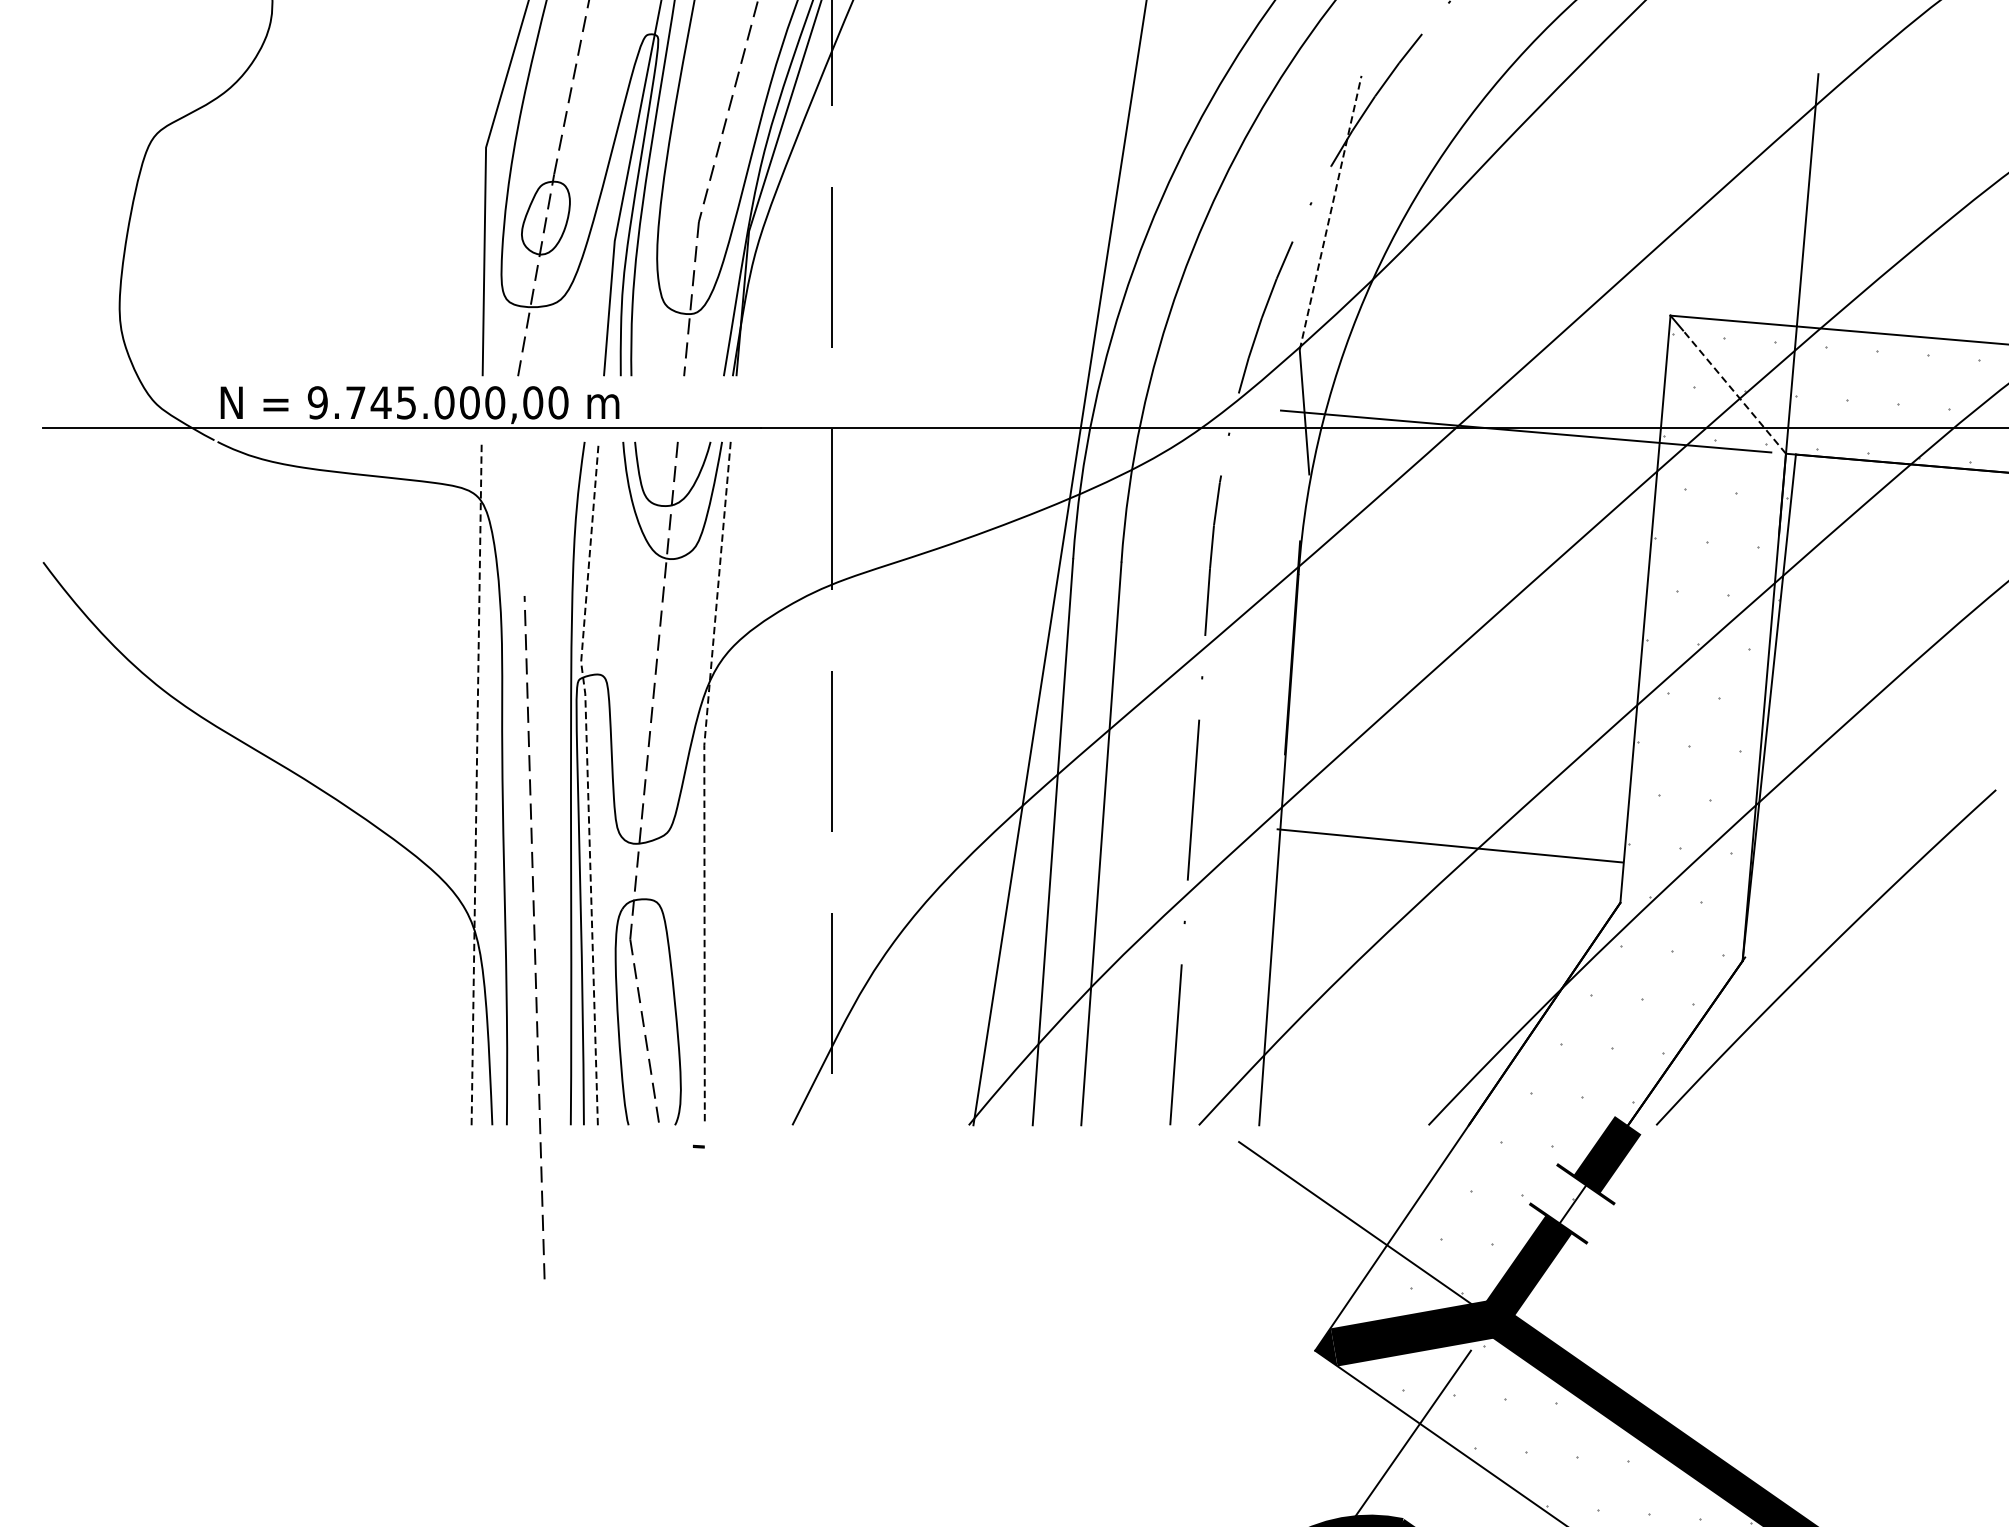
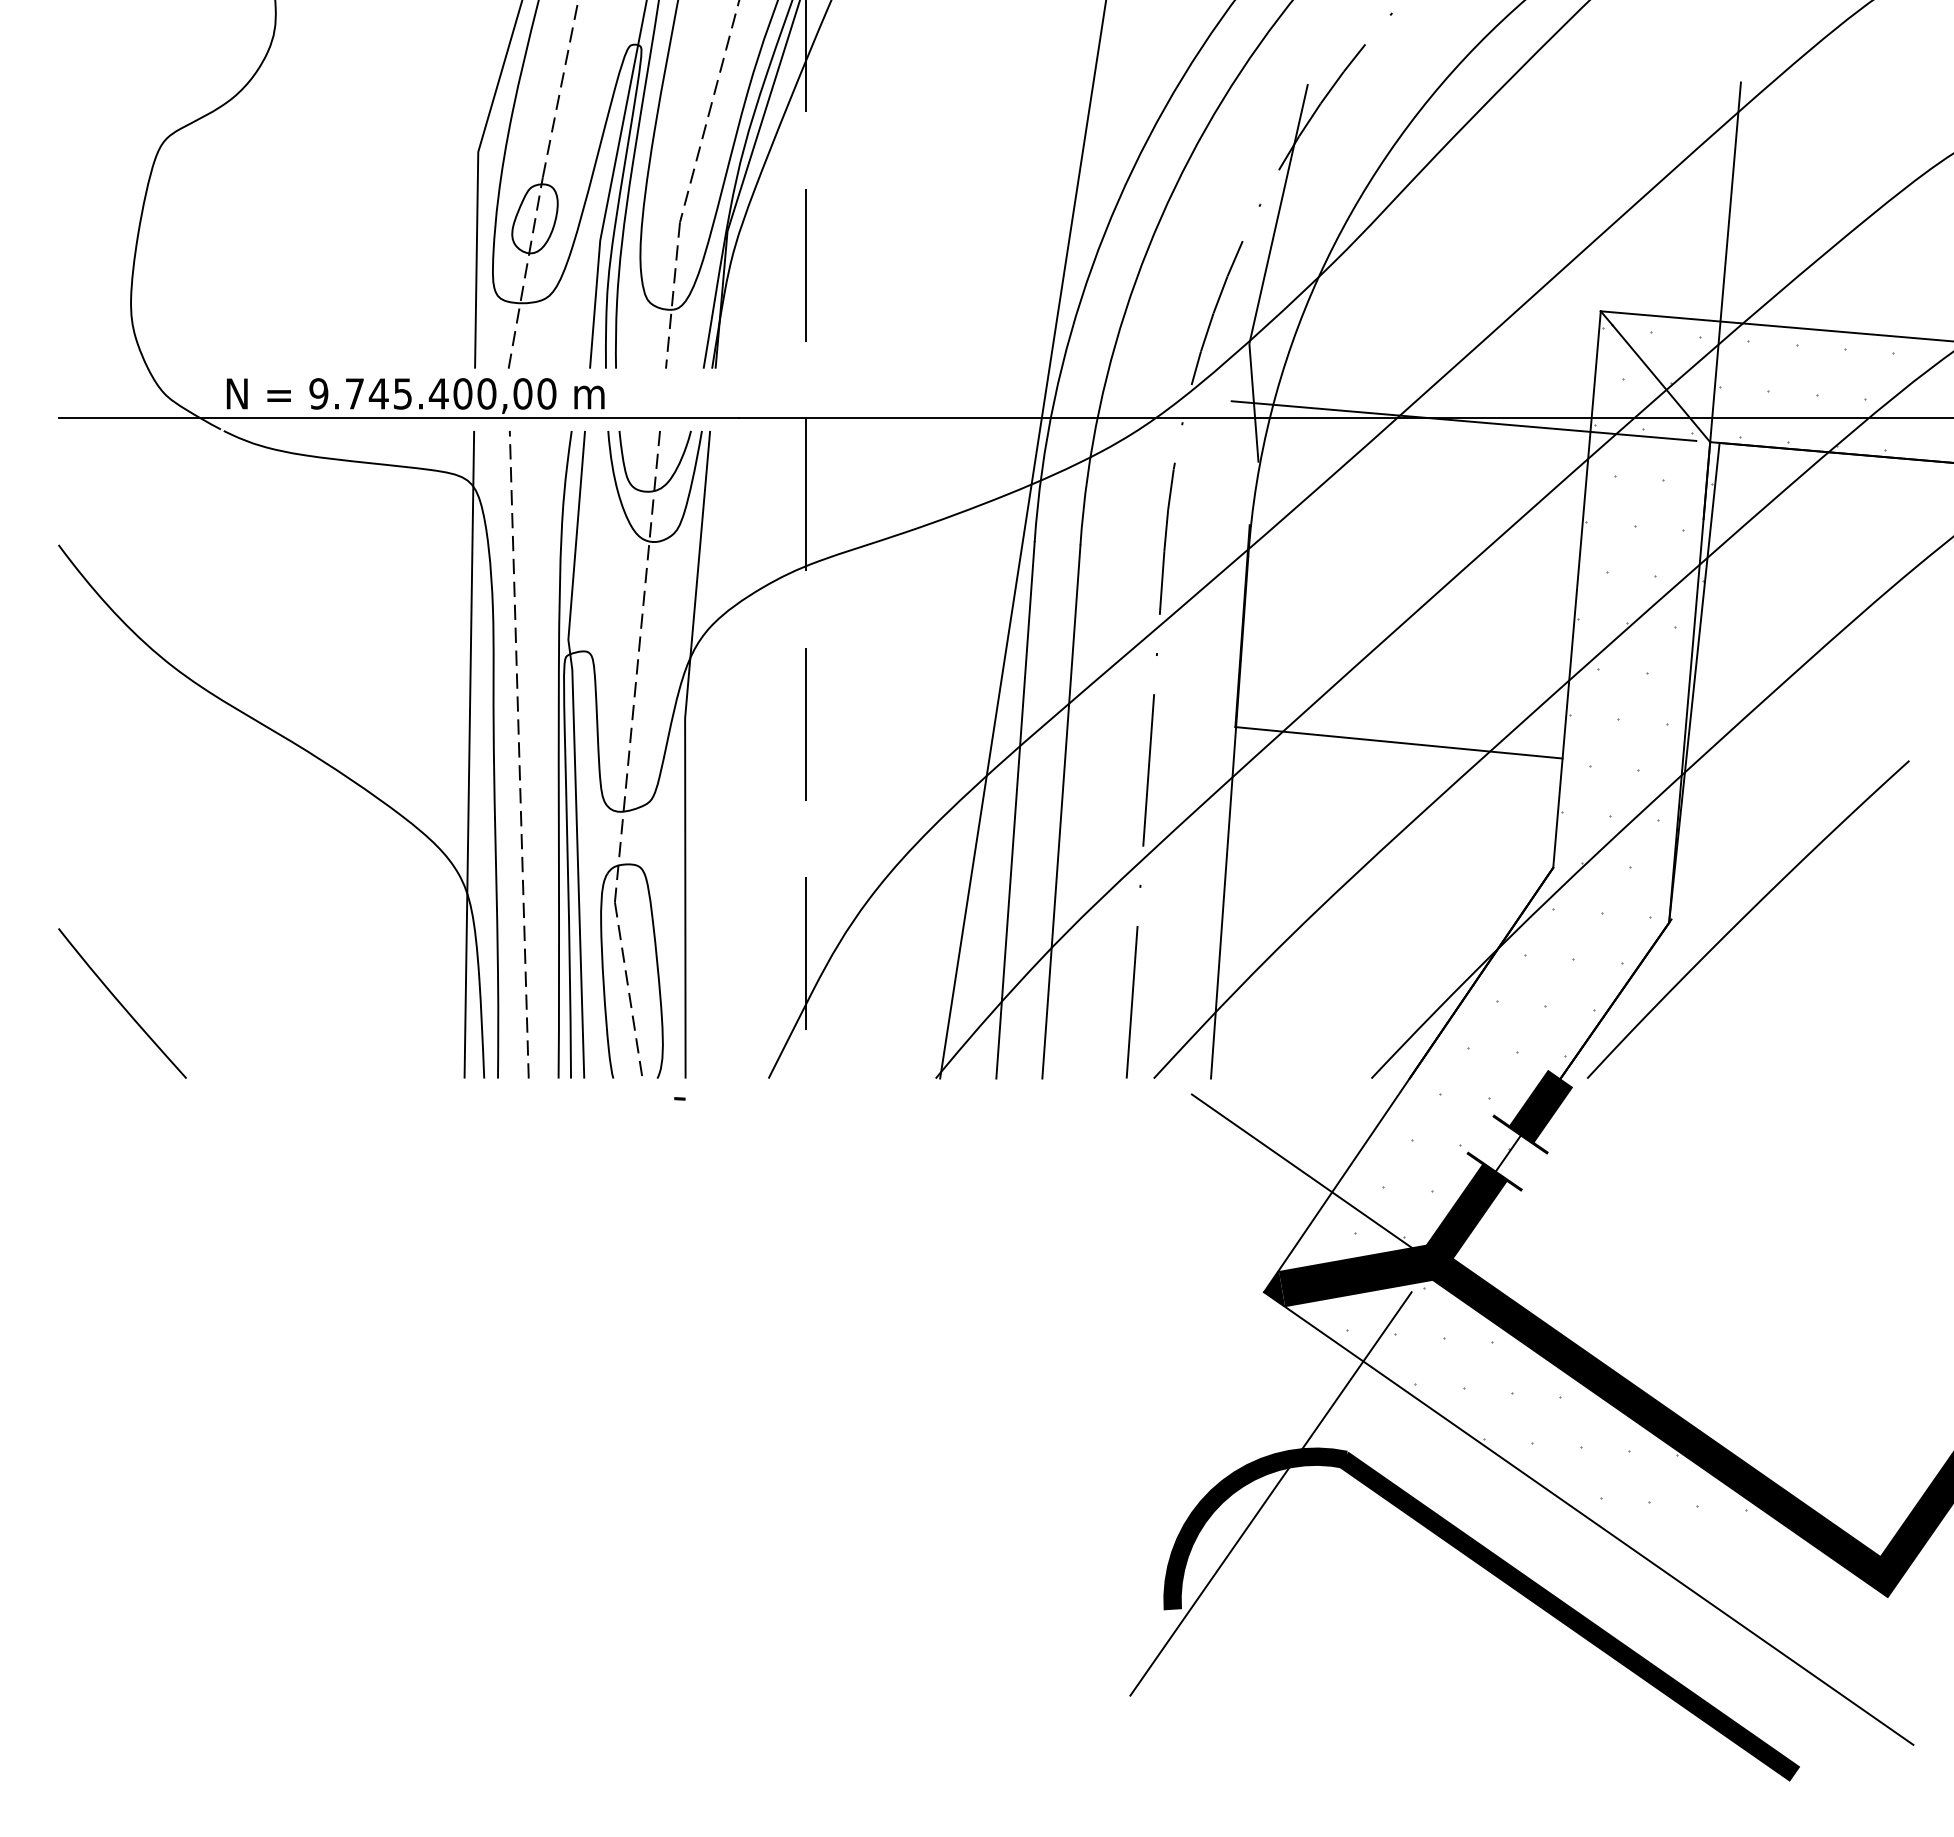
line: (1330, 212) -> (1278, 213), dashed -> solid
line: (1734, 391) -> (1661, 383), dashed -> solid
text: (444, 402) -> (438, 393), 9.745.000,00 -> 9.745.400,00
line: (587, 781) -> (574, 752), dashed -> solid
line: (476, 783) -> (469, 754), dashed -> solid
line: (704, 783) -> (685, 754), dashed -> solid
line: (1449, 845) -> (1398, 742), moved
line: (533, 937) -> (518, 754), moved
curve: (109, 1046) -> (121, 1003), added

